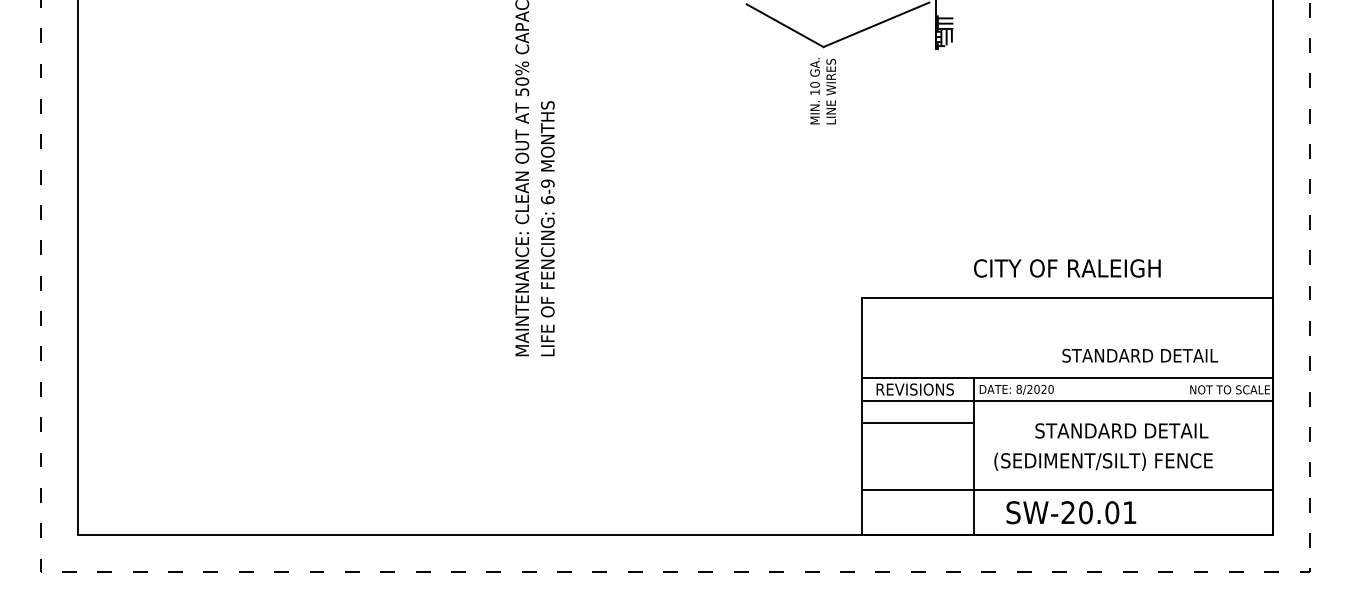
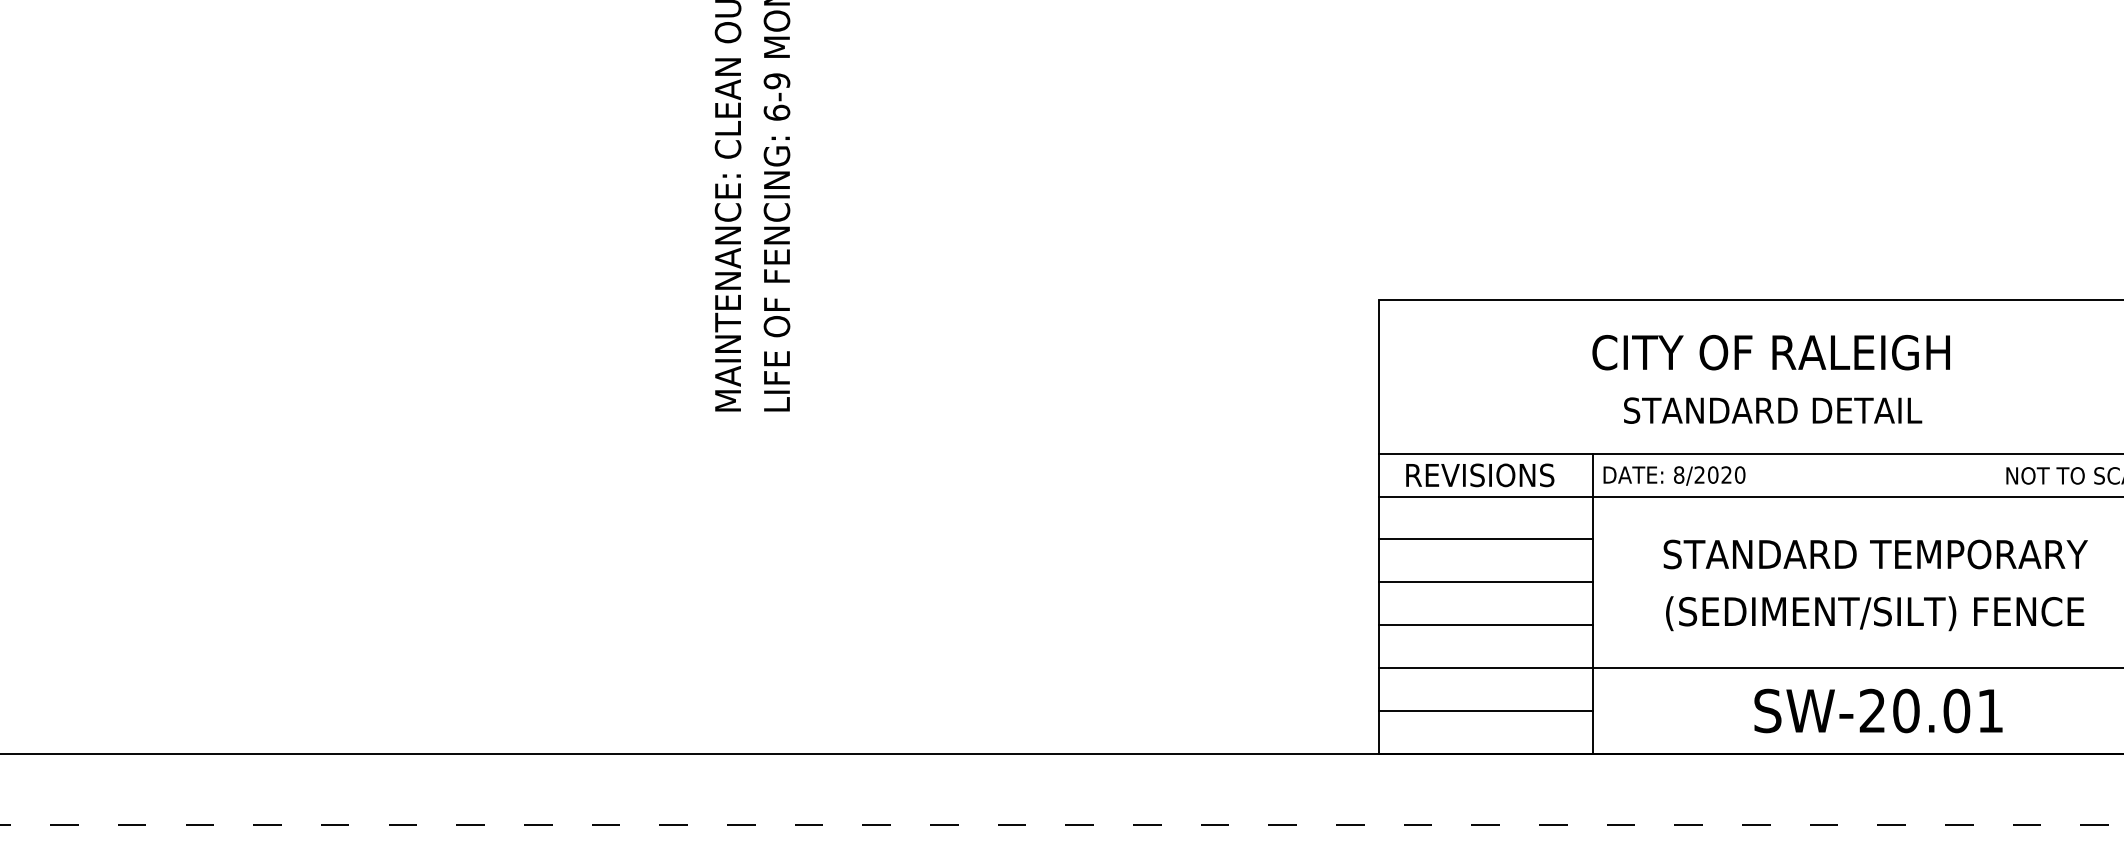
text: (1067, 268) -> (1771, 352), moved
text: (1140, 355) -> (1773, 410), moved
text: (1121, 430) -> (1874, 553), STANDARD DETAIL -> STANDARD TEMPORARY
line: (918, 445) -> (1486, 582), added
text: (1103, 461) -> (1874, 613), moved
line: (918, 467) -> (1486, 624), added
line: (918, 512) -> (1486, 710), added
text: (1071, 512) -> (1878, 710), moved

